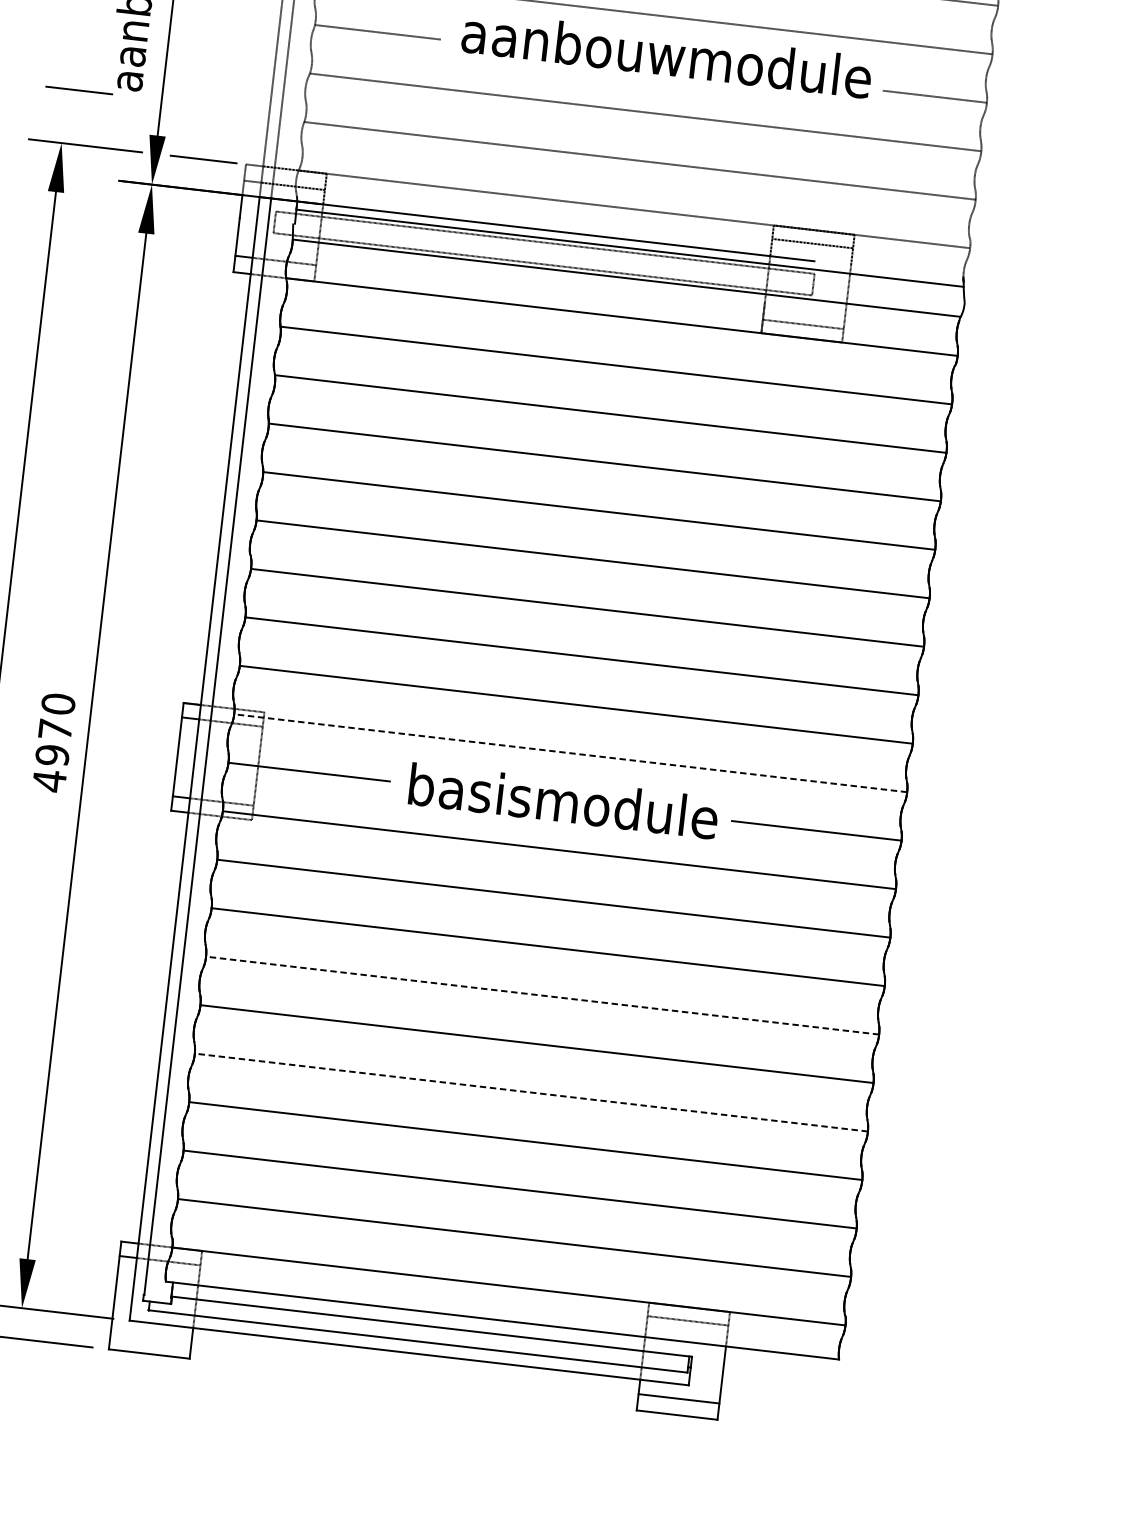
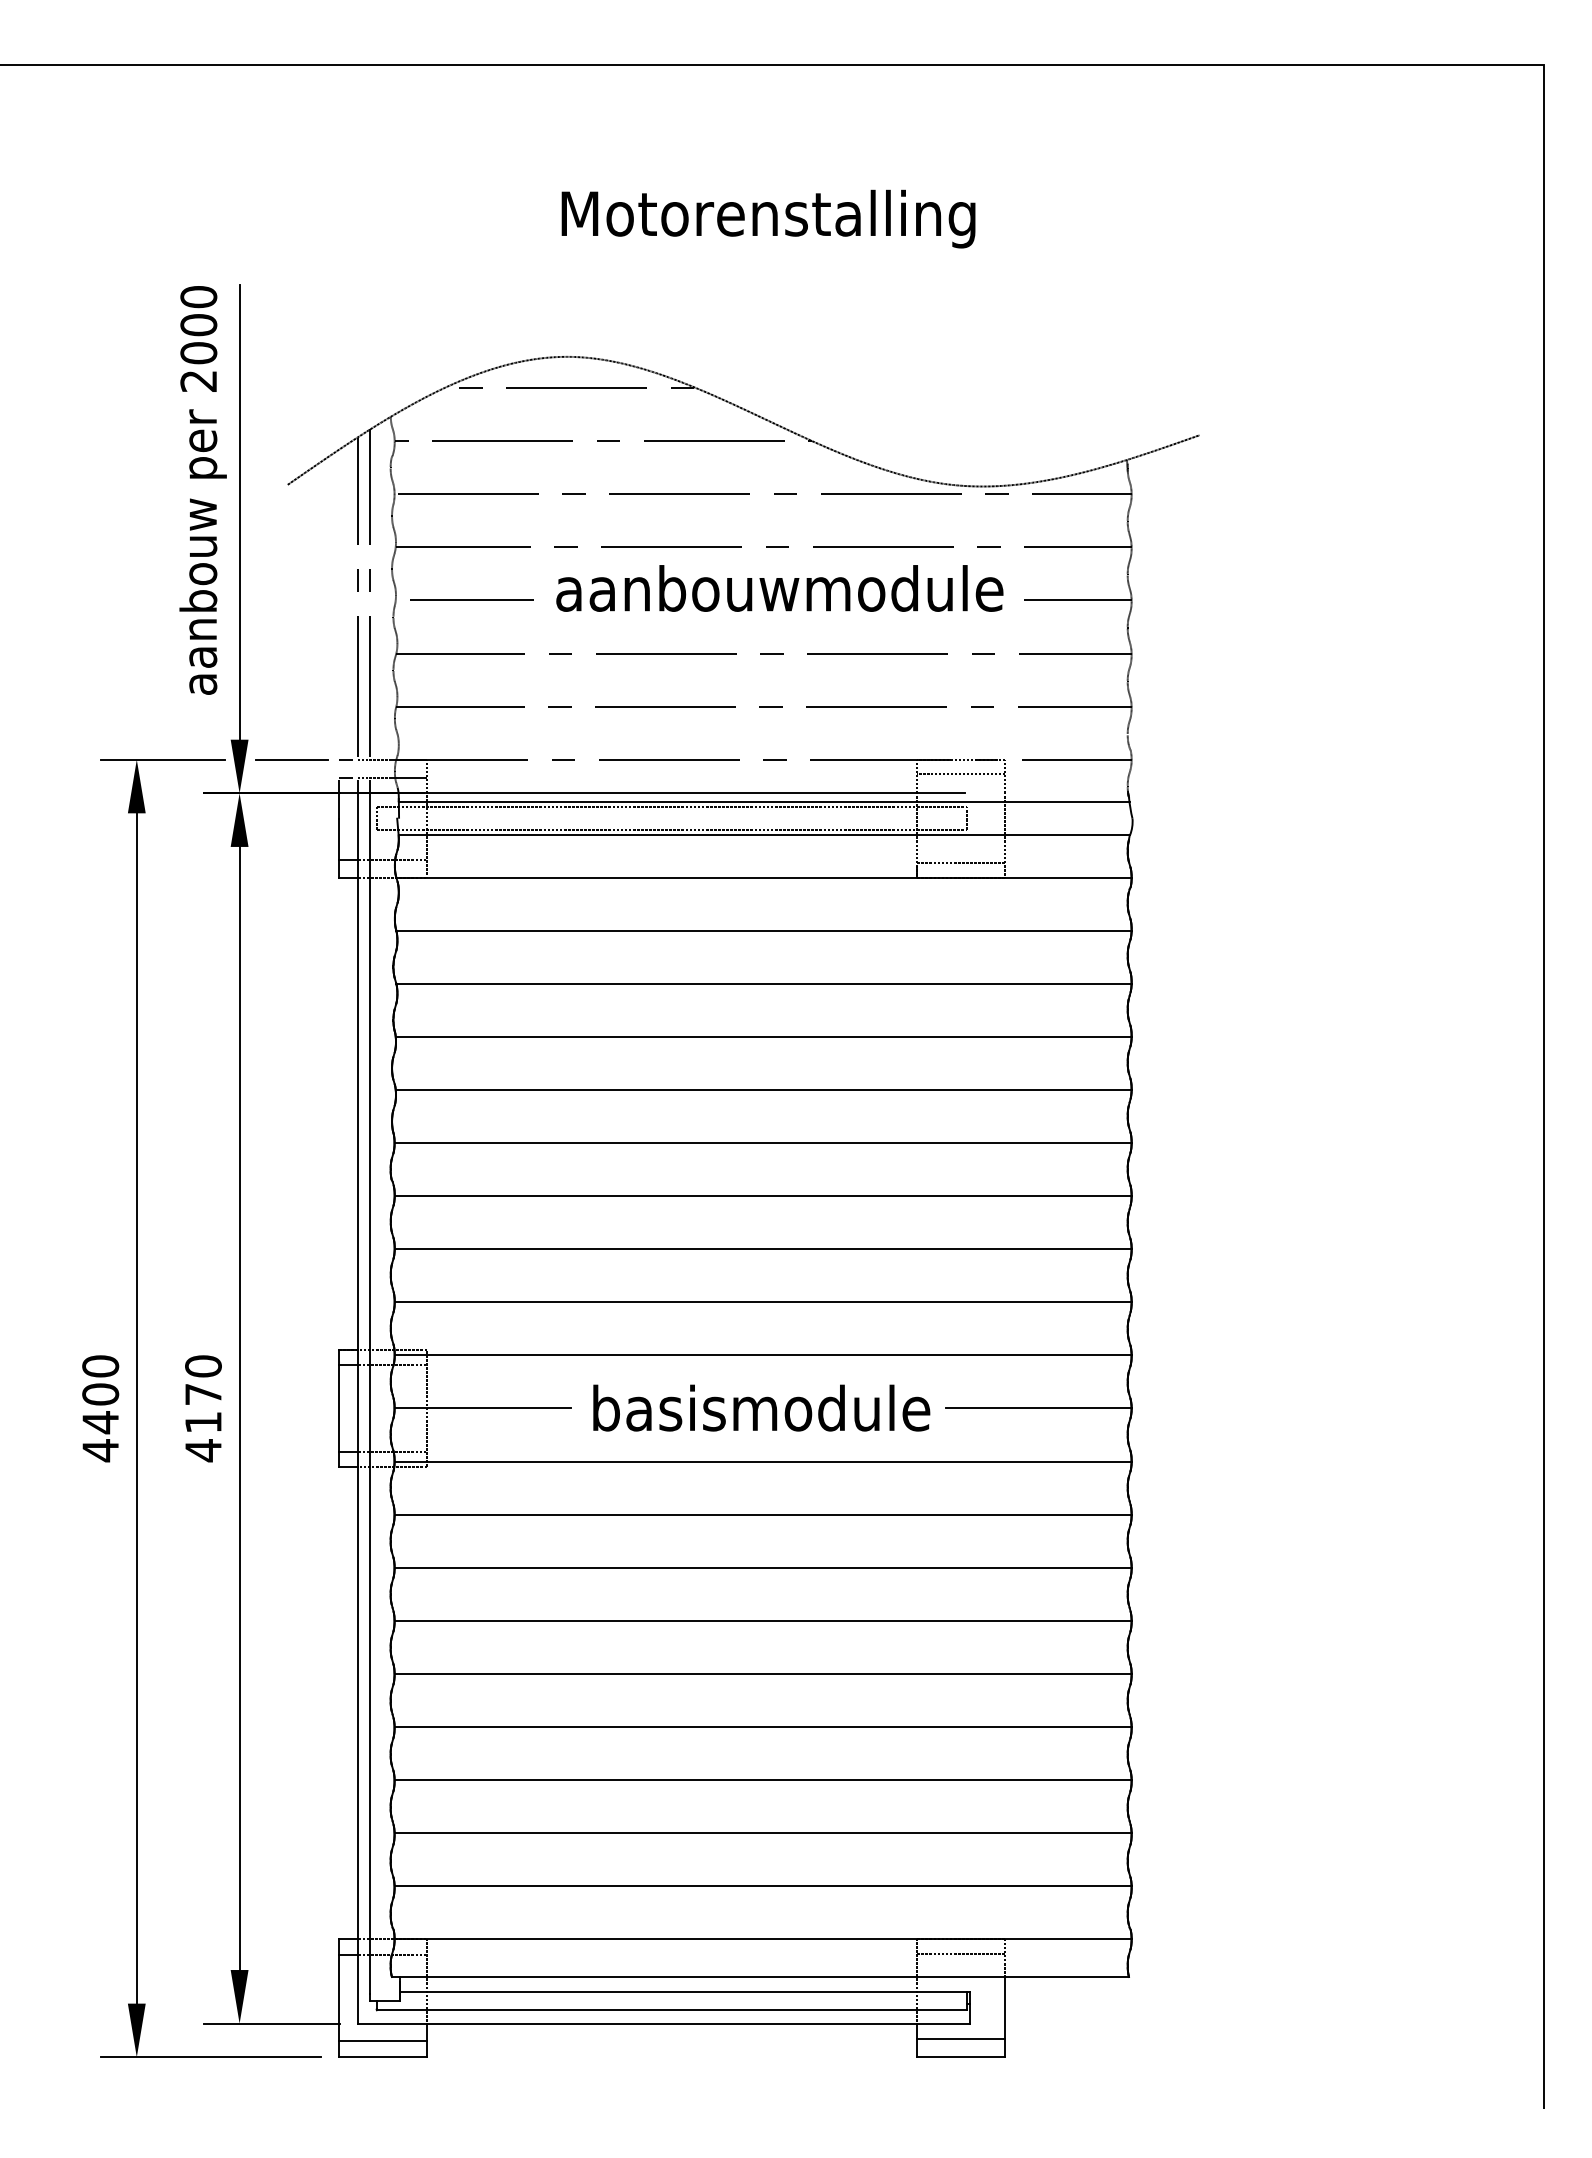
line: (78, 90) -> (148, 700), removed
line: (570, 753) -> (762, 1355), dashed -> solid
text: (52, 755) -> (203, 1422), 4970 -> 4170
line: (542, 995) -> (763, 1620), dashed -> solid
line: (531, 1092) -> (763, 1726), dashed -> solid
line: (150, 1339) -> (382, 2041), added

